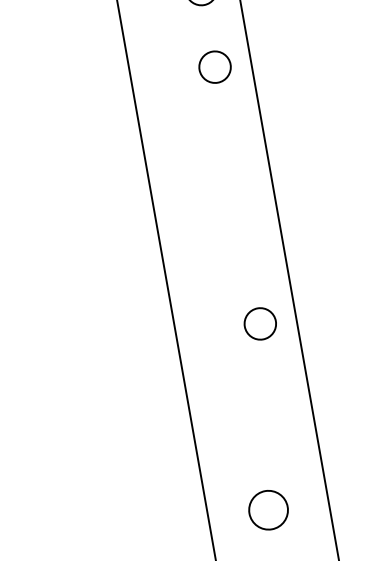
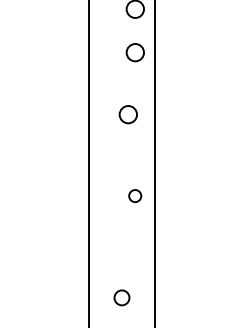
circle: (220, 180) -> (127, 114), added
circle: (258, 323) -> (134, 195), size x0.7
circle: (267, 509) -> (121, 297), size x0.7

